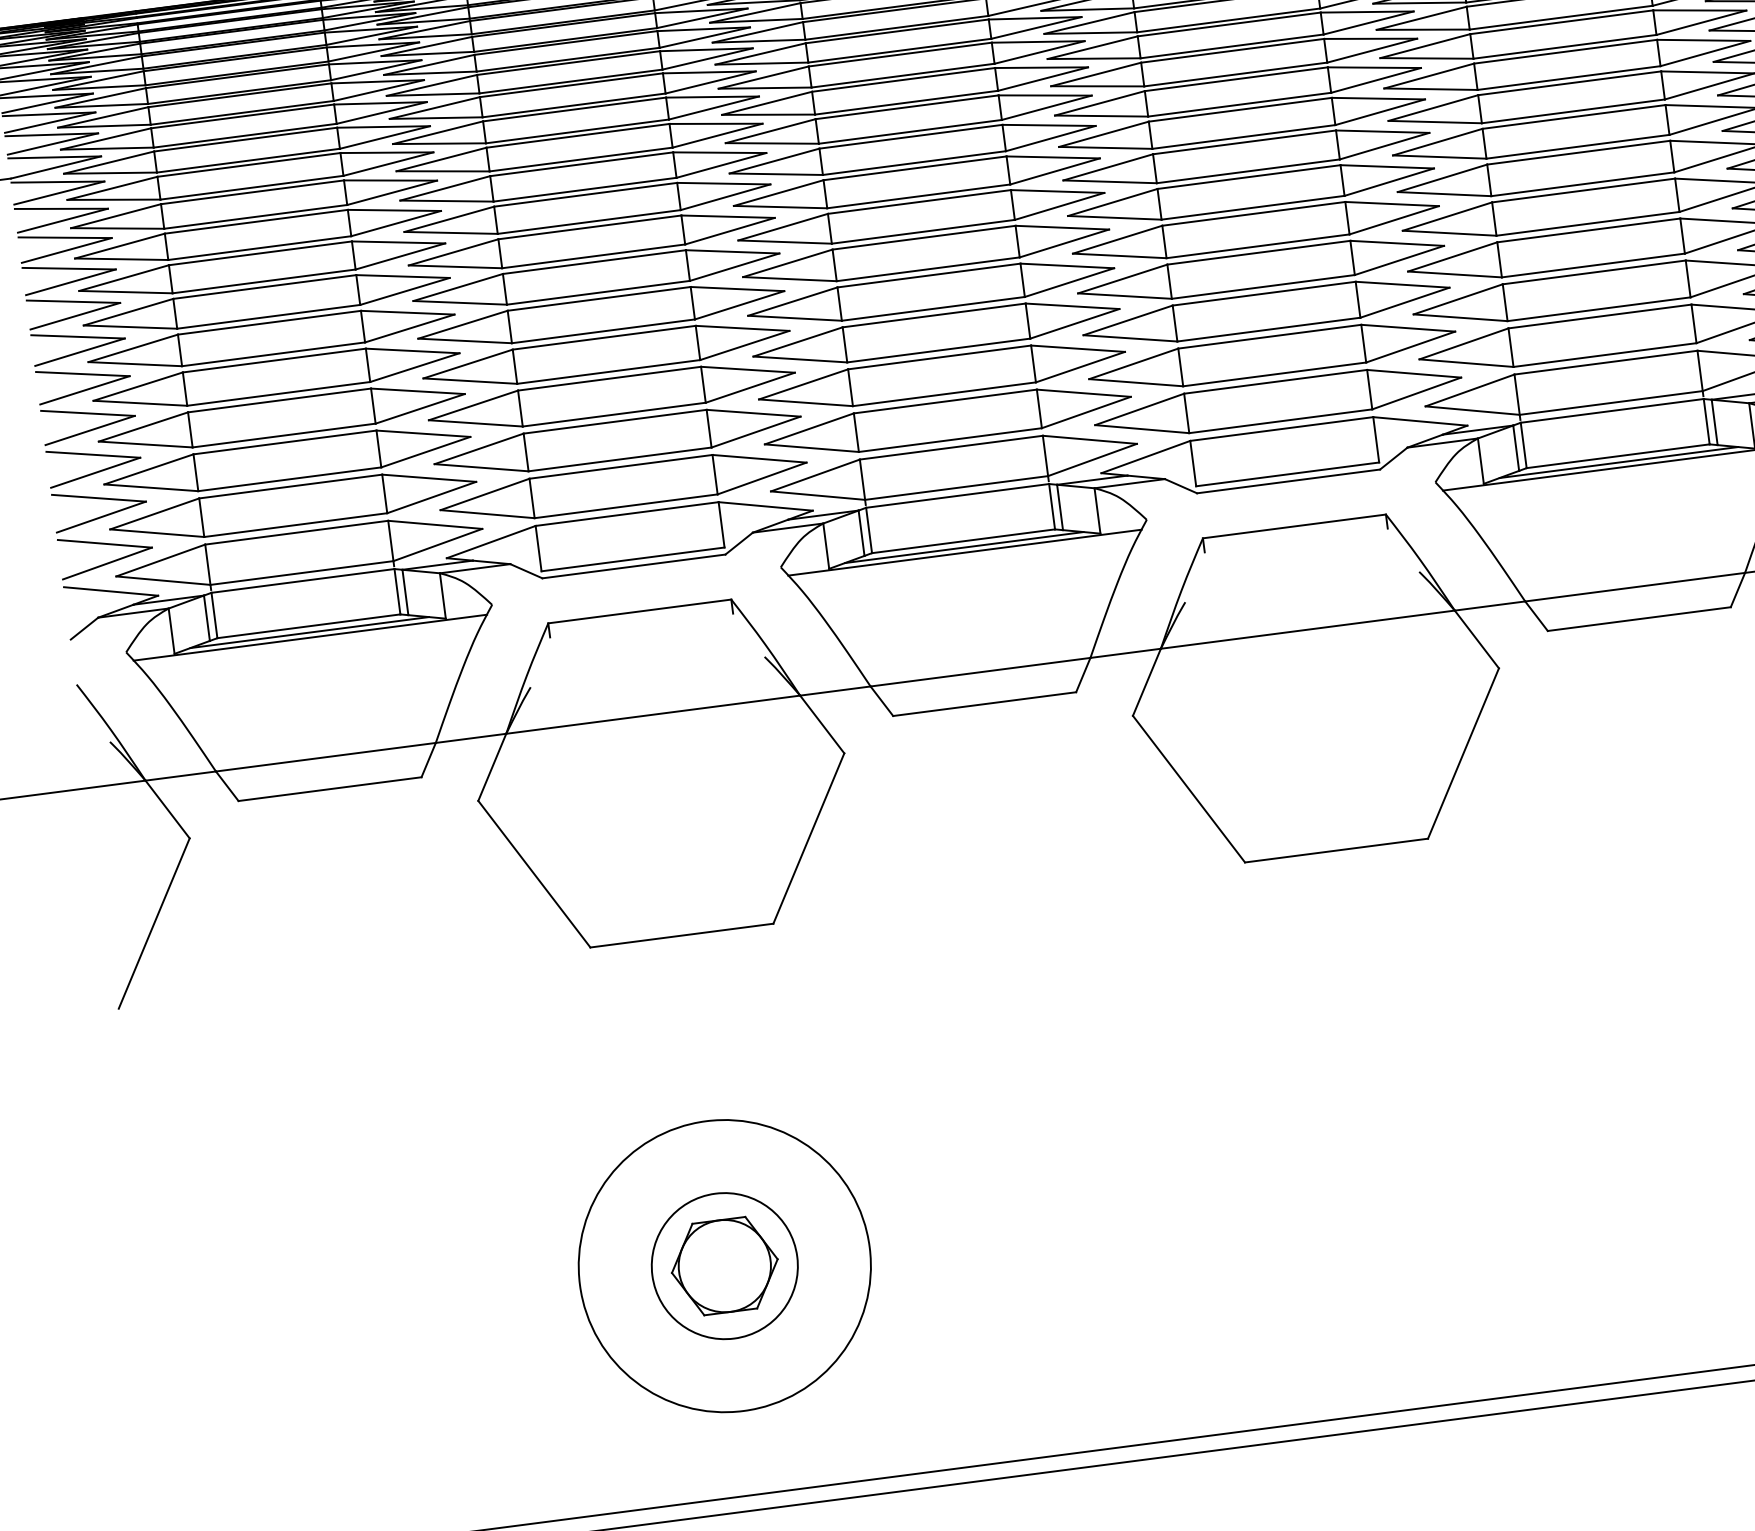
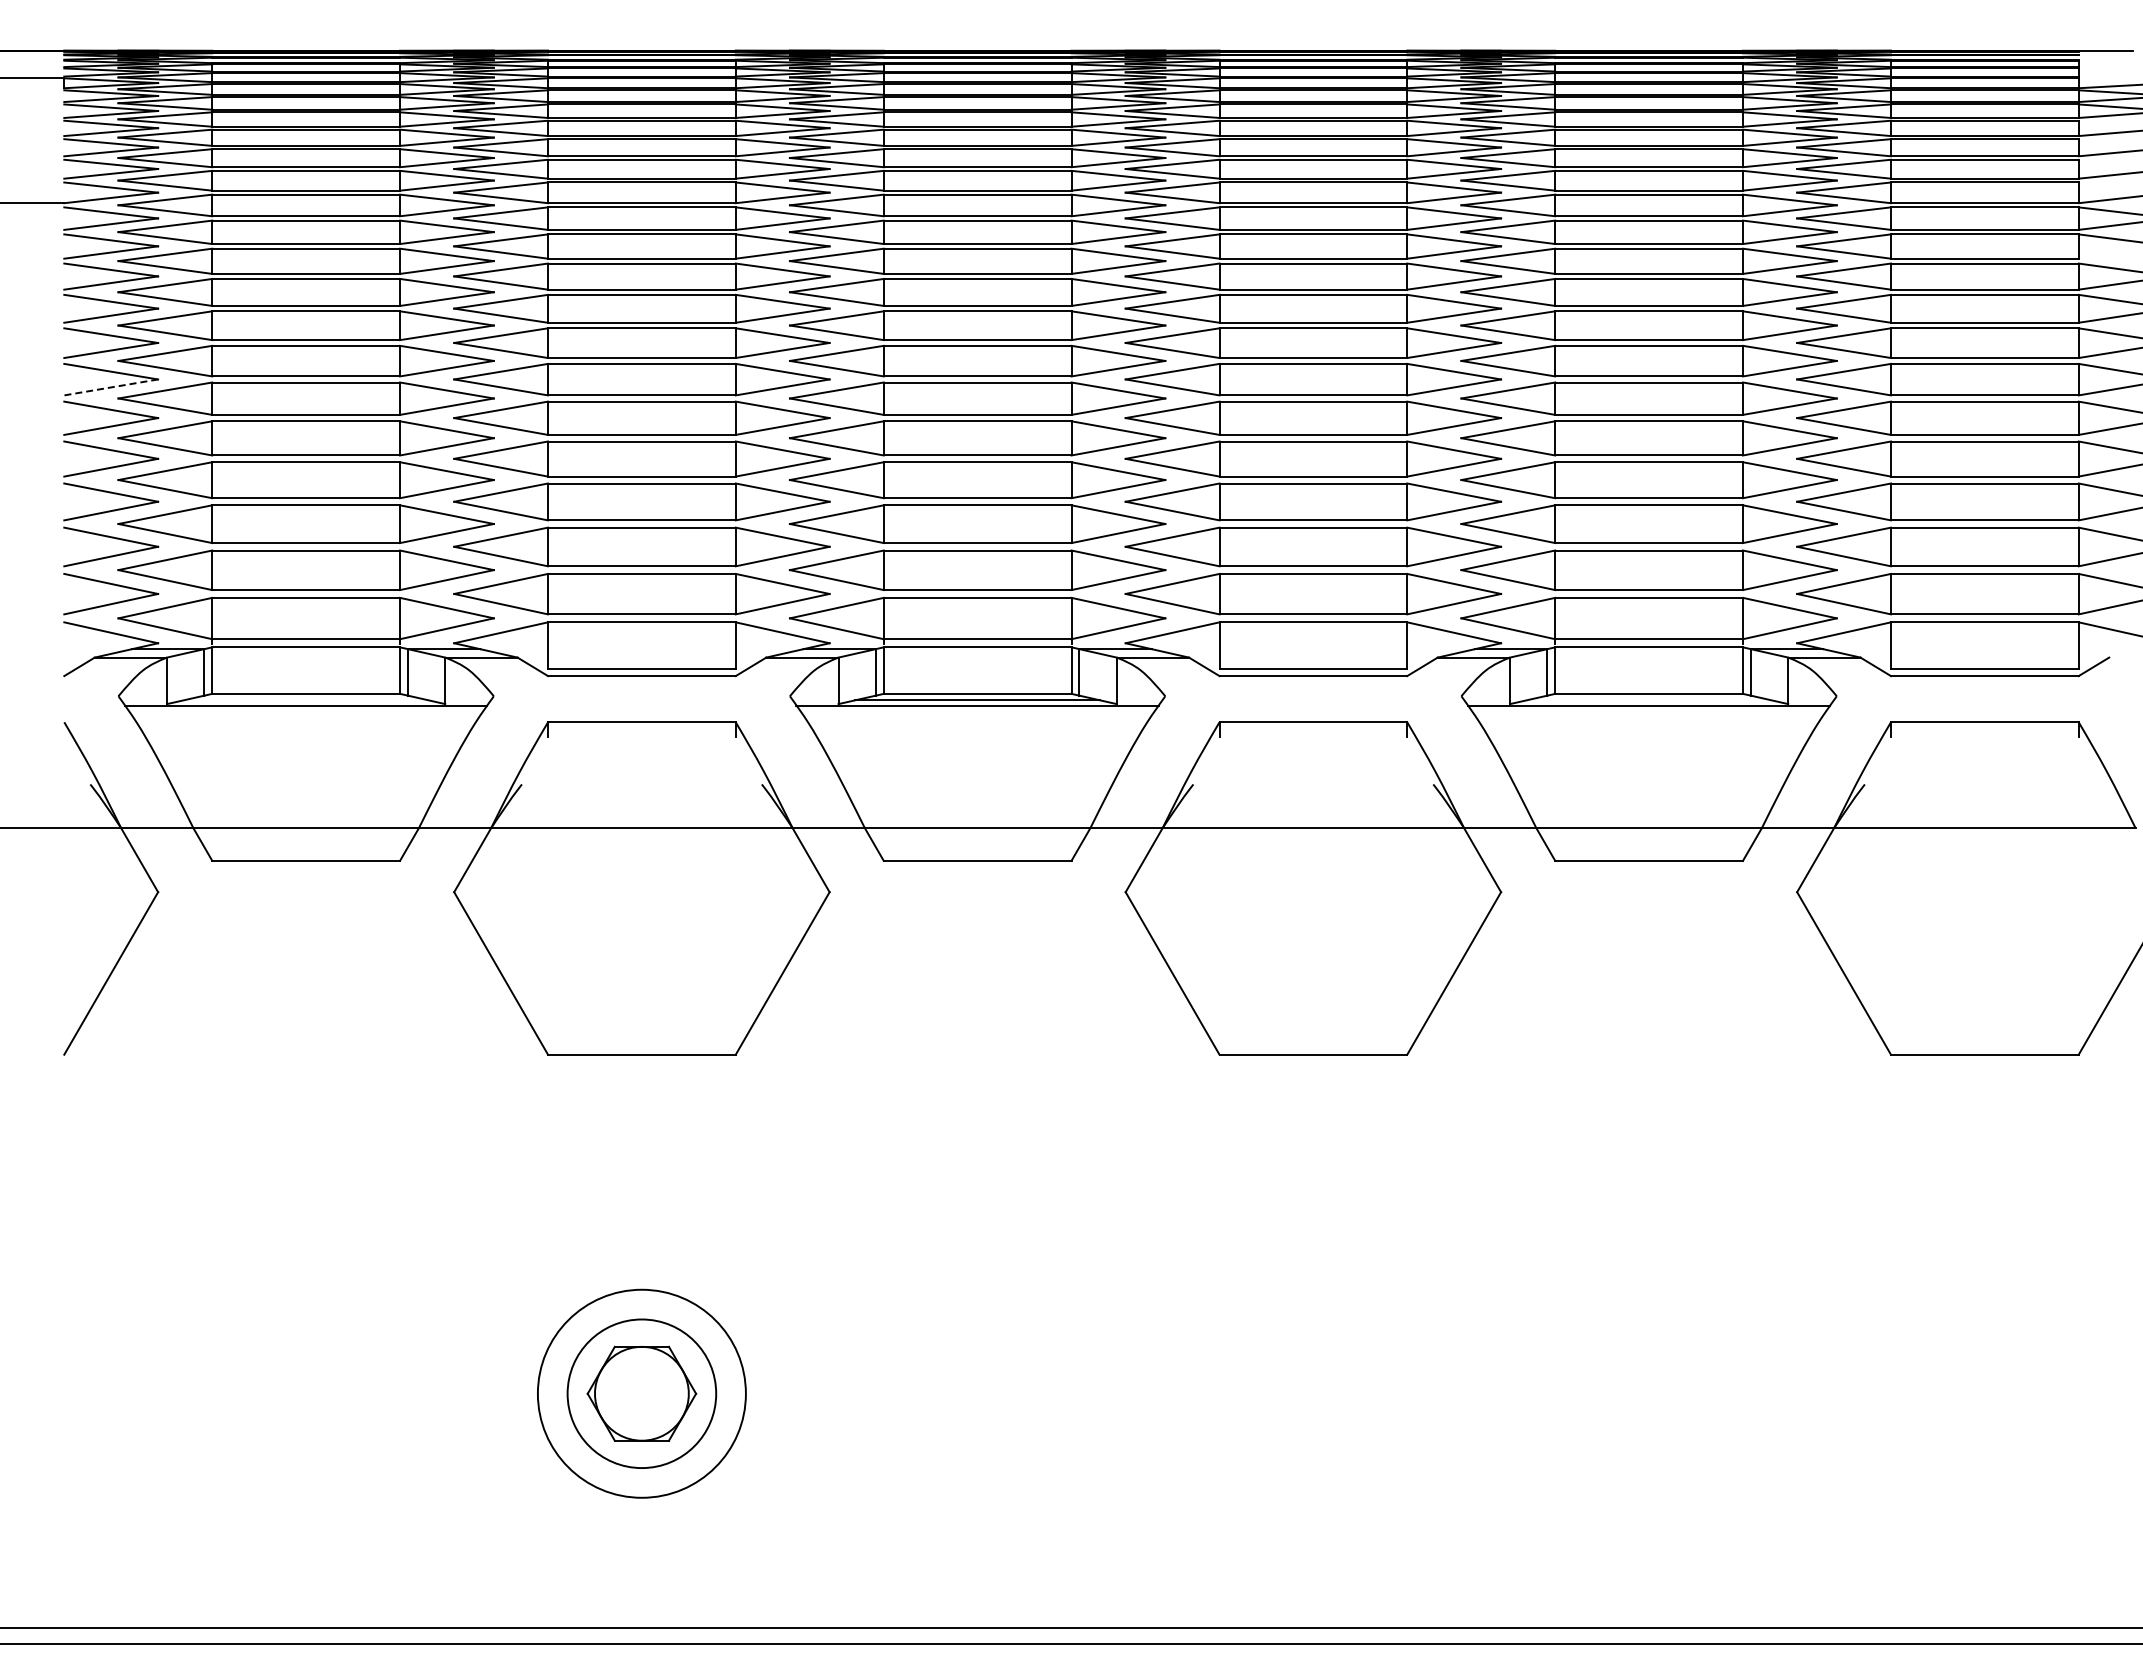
line: (80, 352) -> (111, 387), solid -> dashed
line: (1618, 462) -> (1648, 700), removed
line: (309, 632) -> (305, 700), removed
circle: (724, 1265) -> (641, 1393), size x0.7

